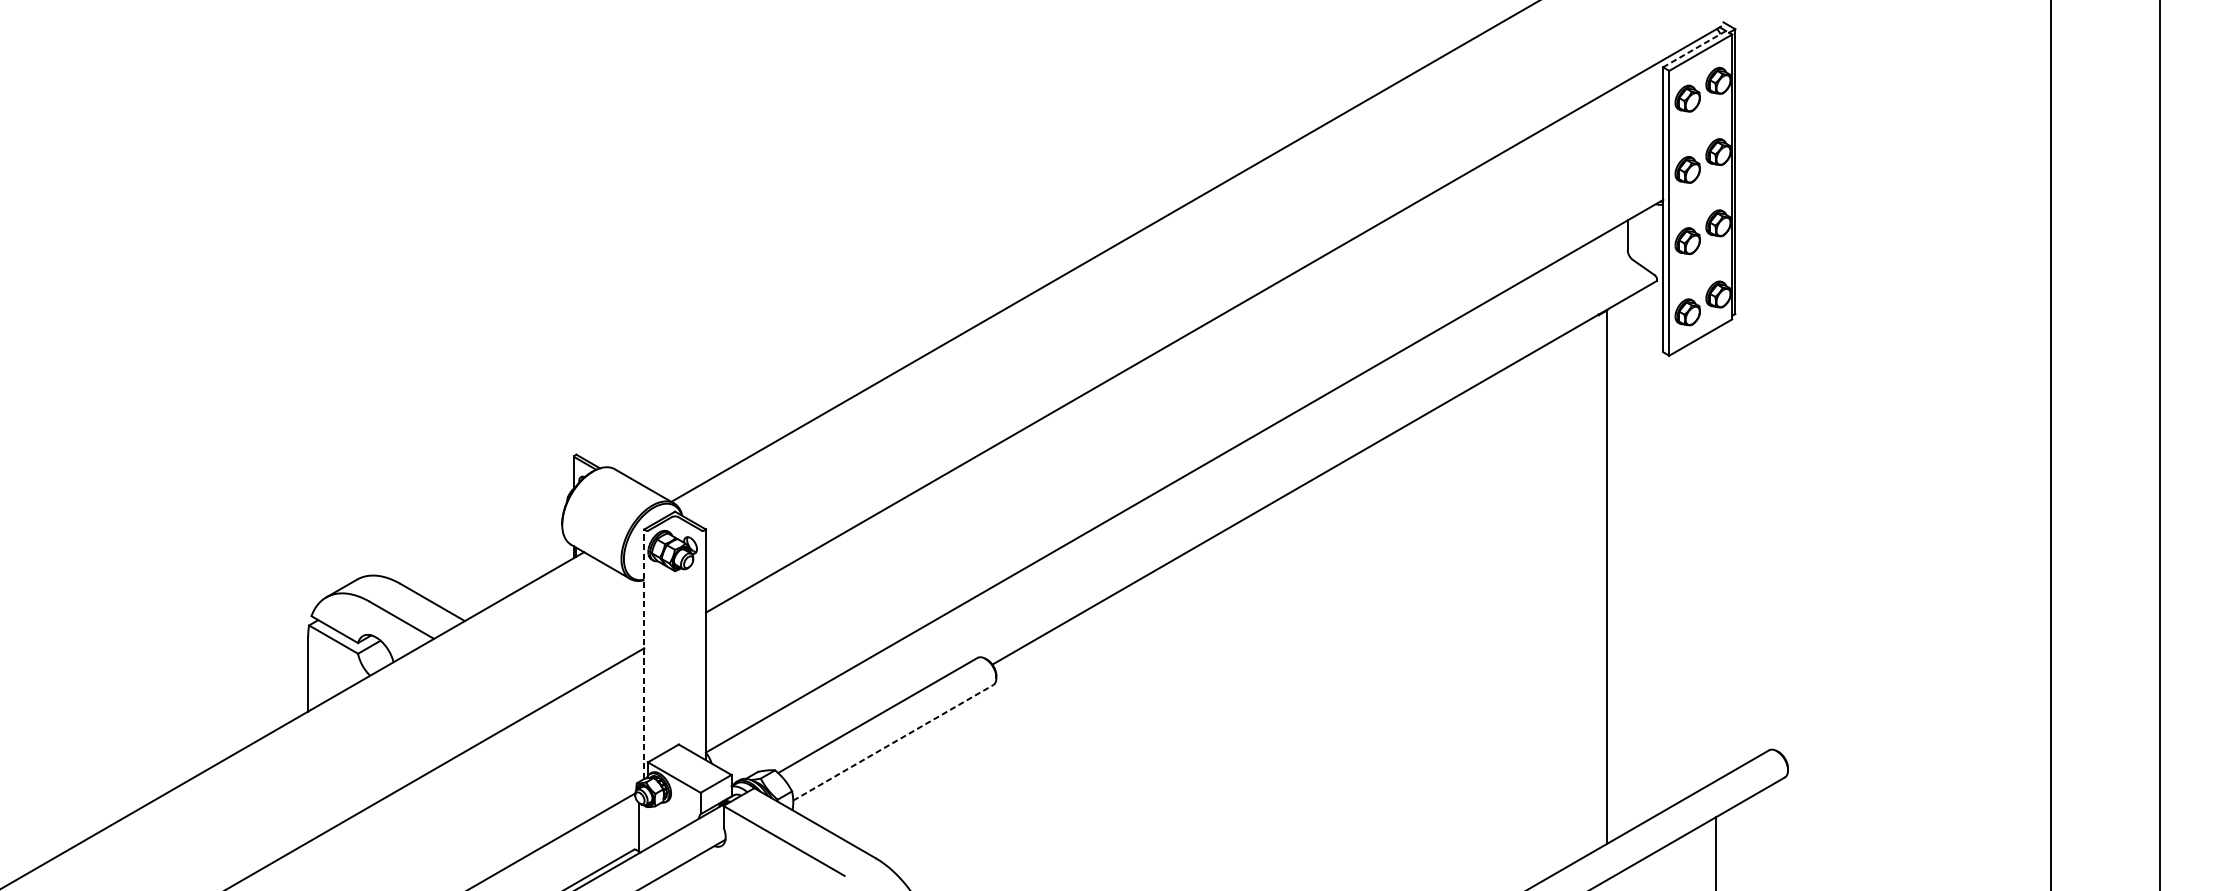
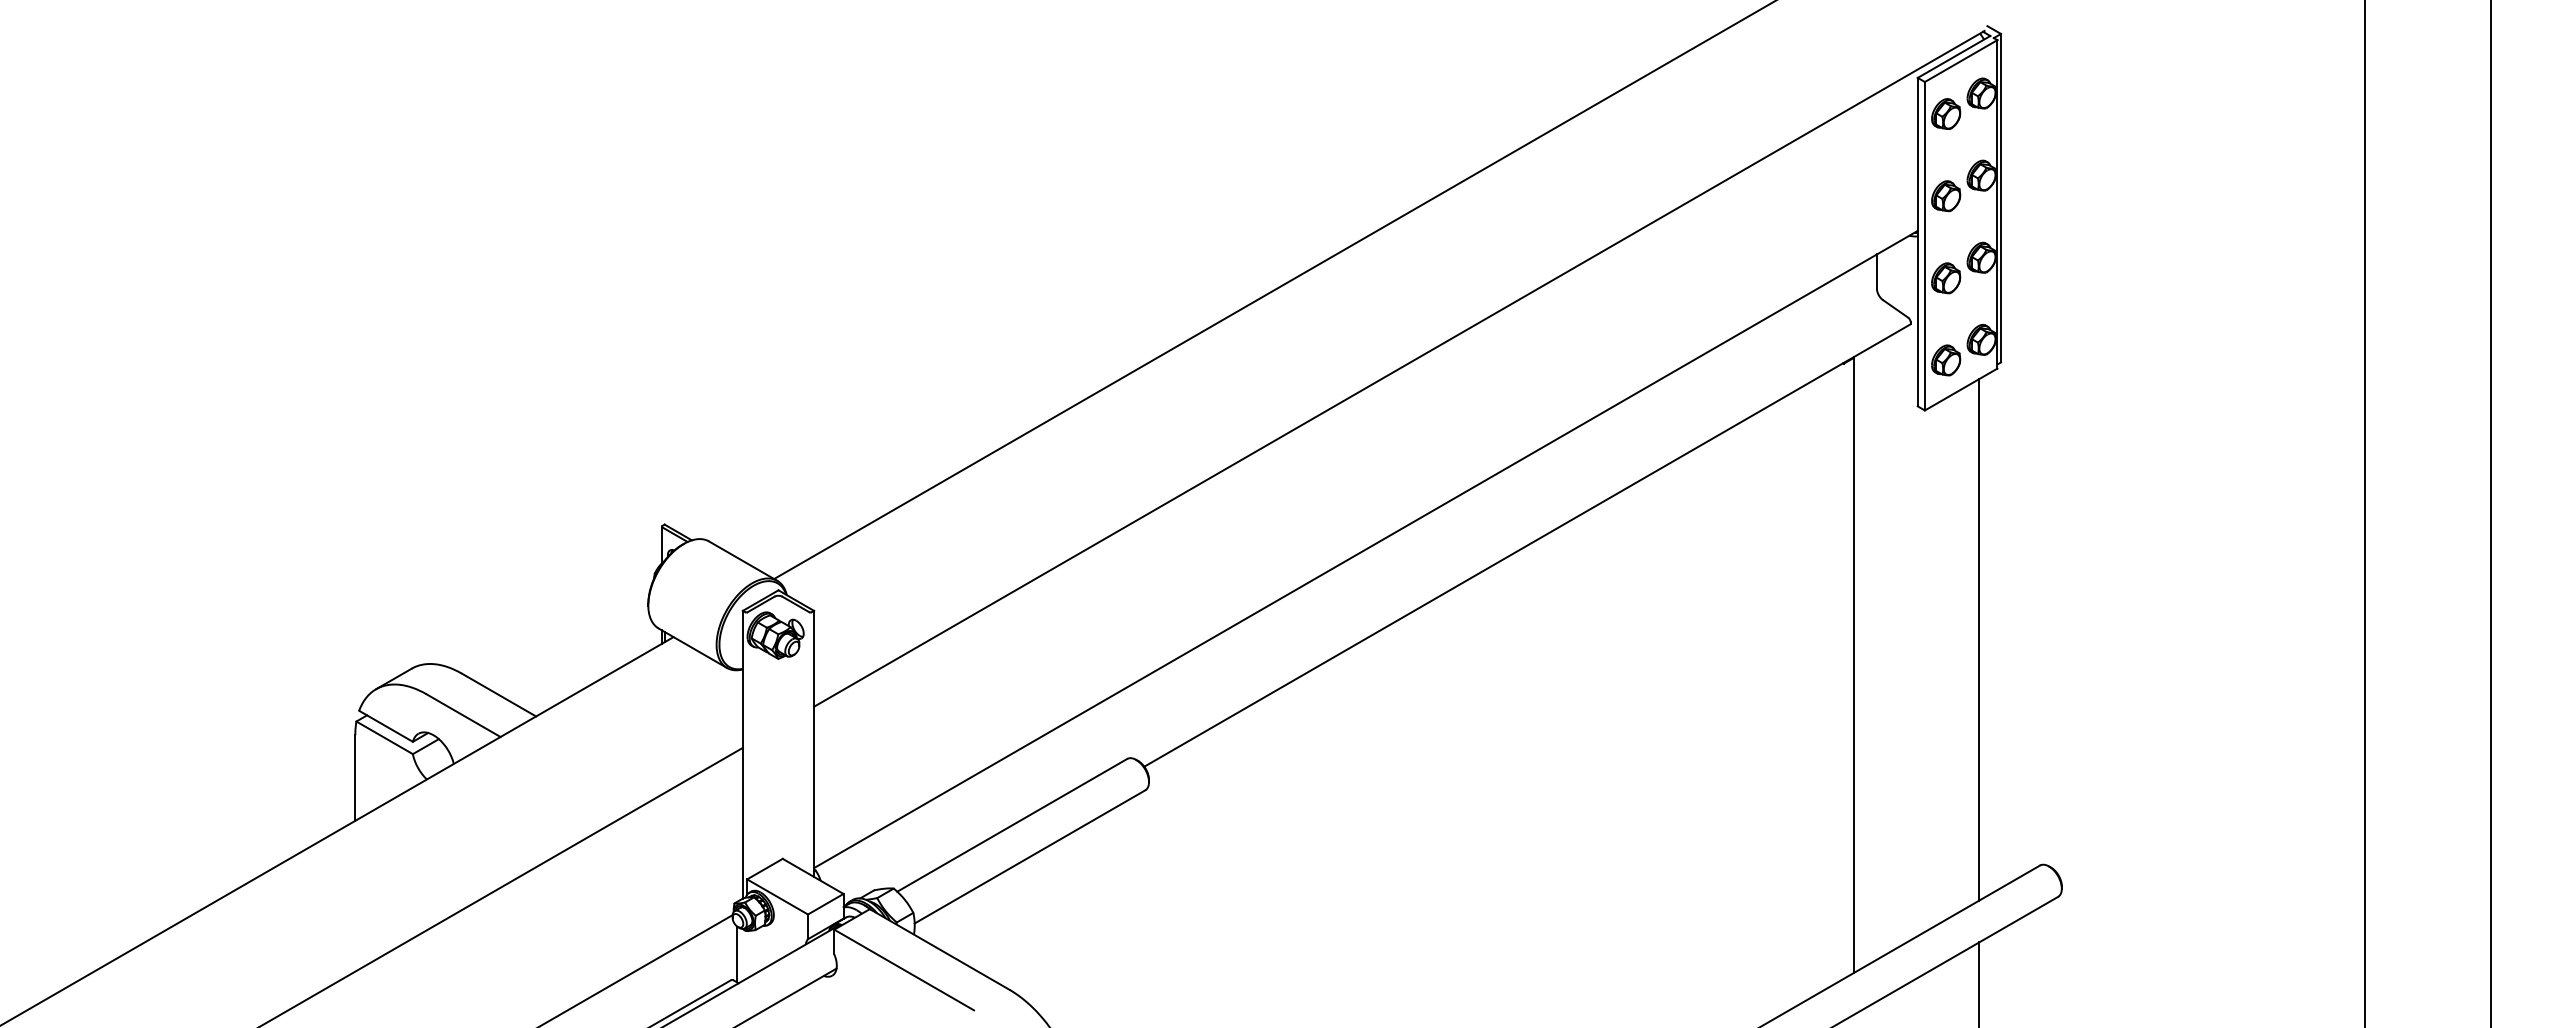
line: (1694, 48) -> (1954, 56), dashed -> solid
line: (1716, 554) -> (1979, 639), added
line: (643, 654) -> (742, 754), dashed -> solid
line: (893, 742) -> (1030, 856), dashed -> solid

